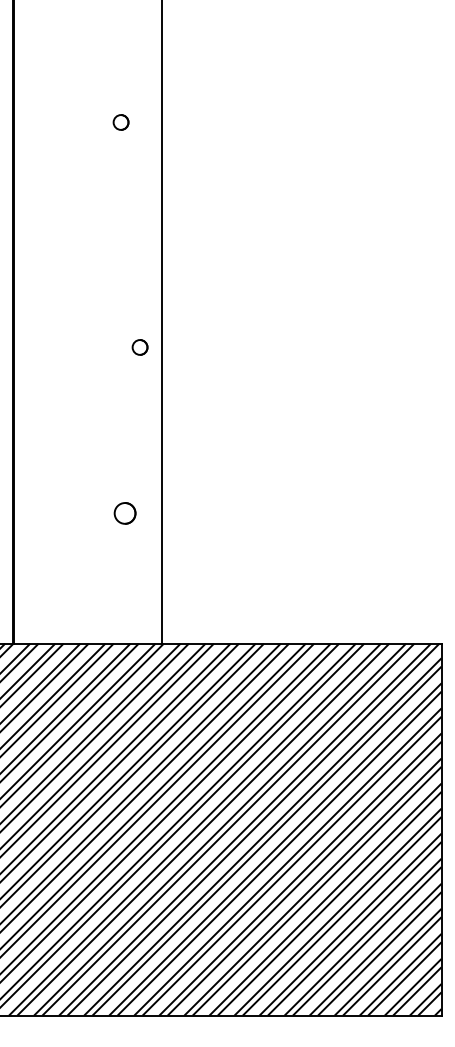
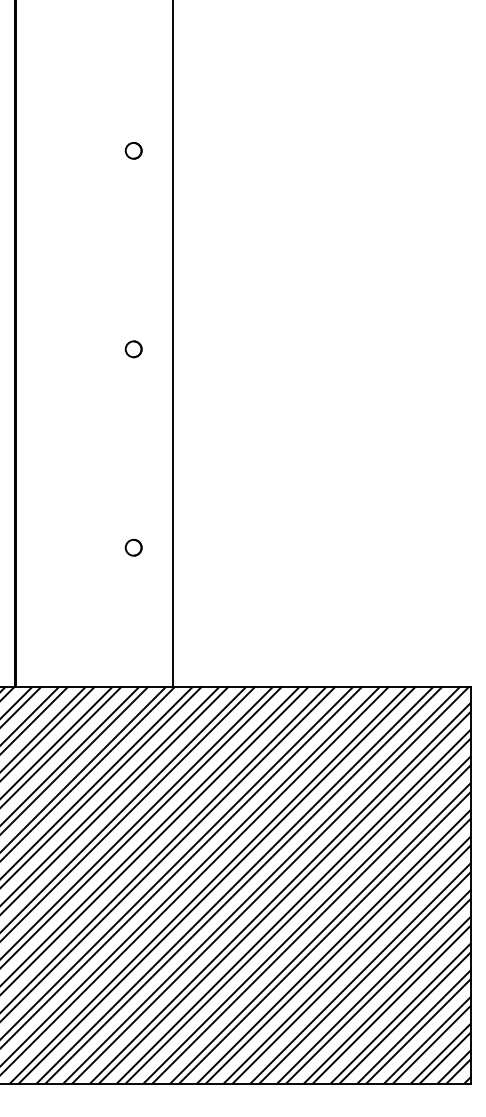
part: (120, 122) -> (133, 150), moved
part: (139, 347) -> (133, 349), moved
part: (124, 513) -> (133, 547), size x0.71

